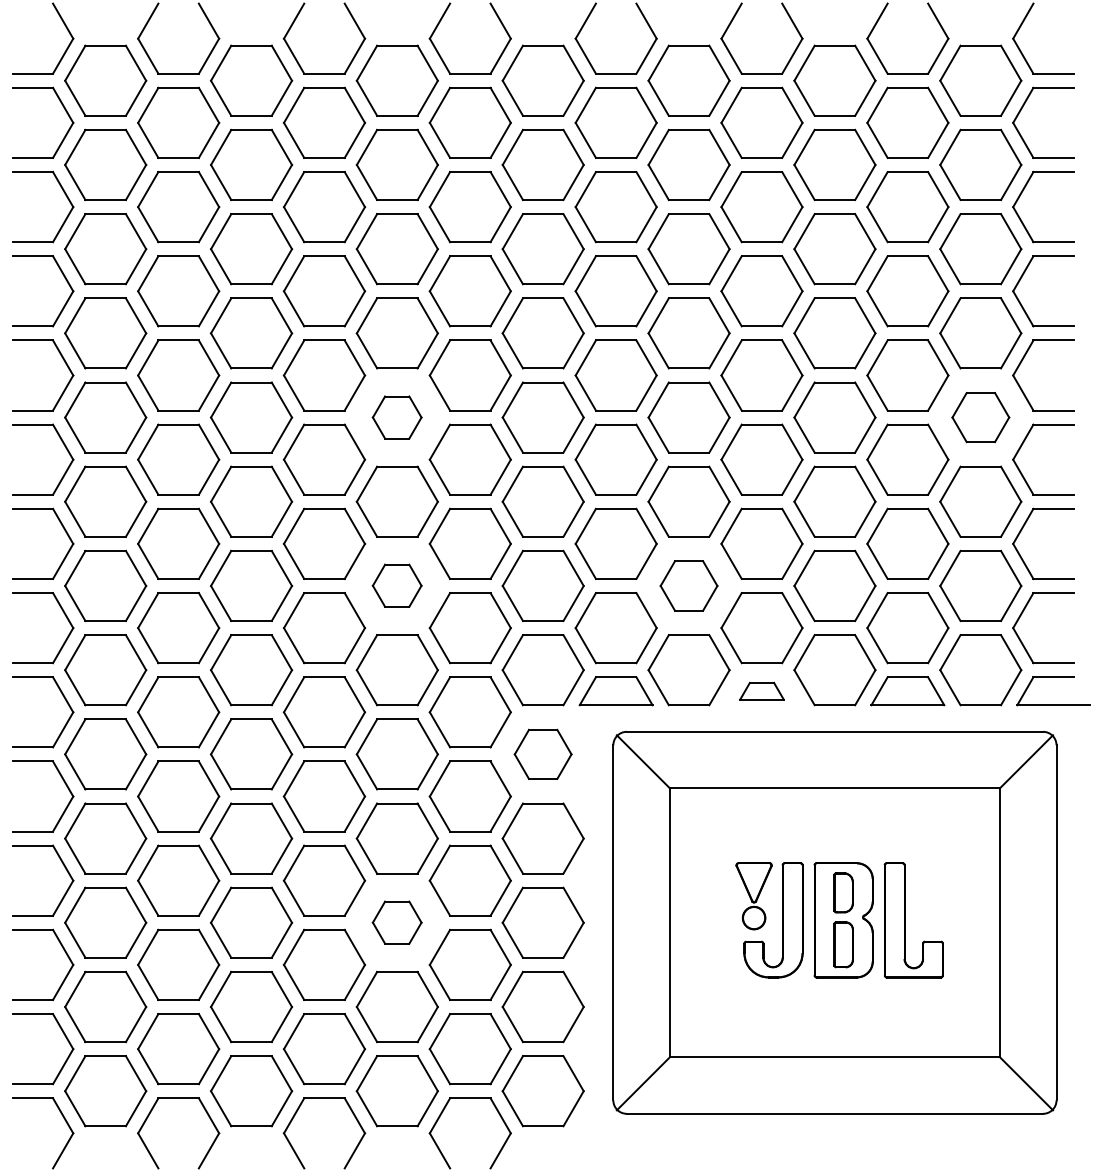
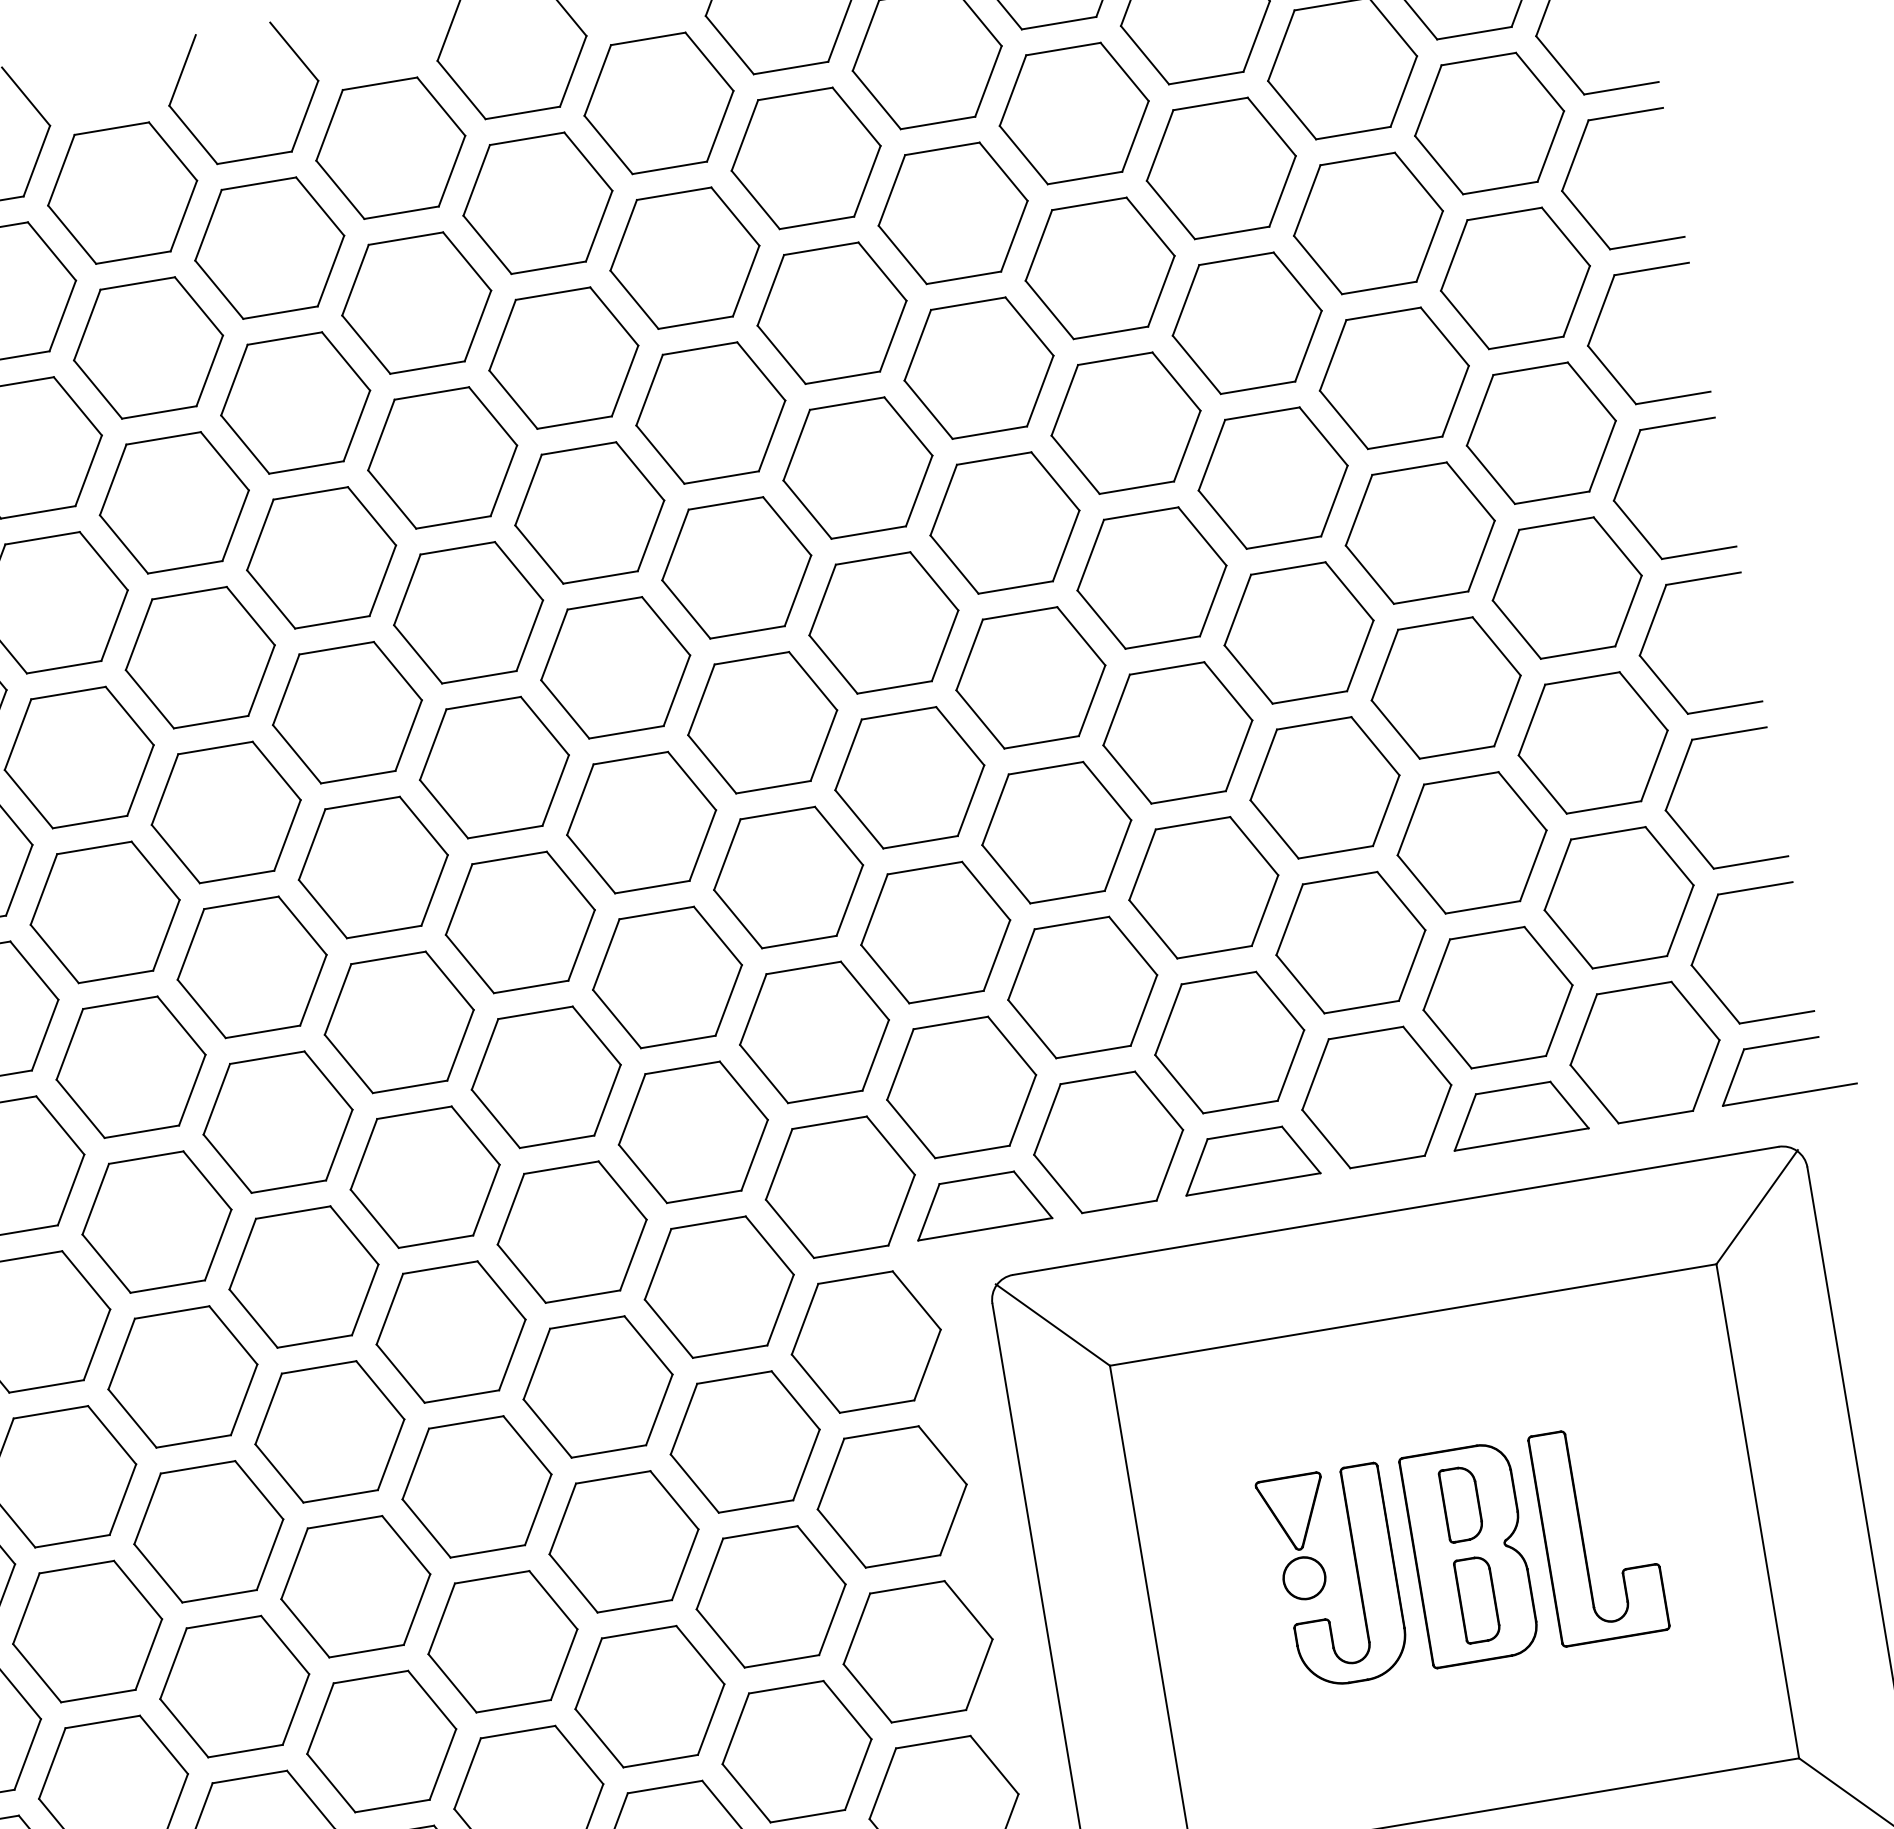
part: (396, 417) -> (492, 767), size x1.67
part: (980, 417) -> (1566, 588), size x1.43
part: (396, 585) -> (544, 1076), size x1.67
part: (688, 585) -> (1081, 986), size x1.43
part: (761, 691) -> (1248, 1159), size x1.67
part: (542, 754) -> (864, 1342), size x1.43
part: (396, 922) -> (648, 1696), size x1.67

